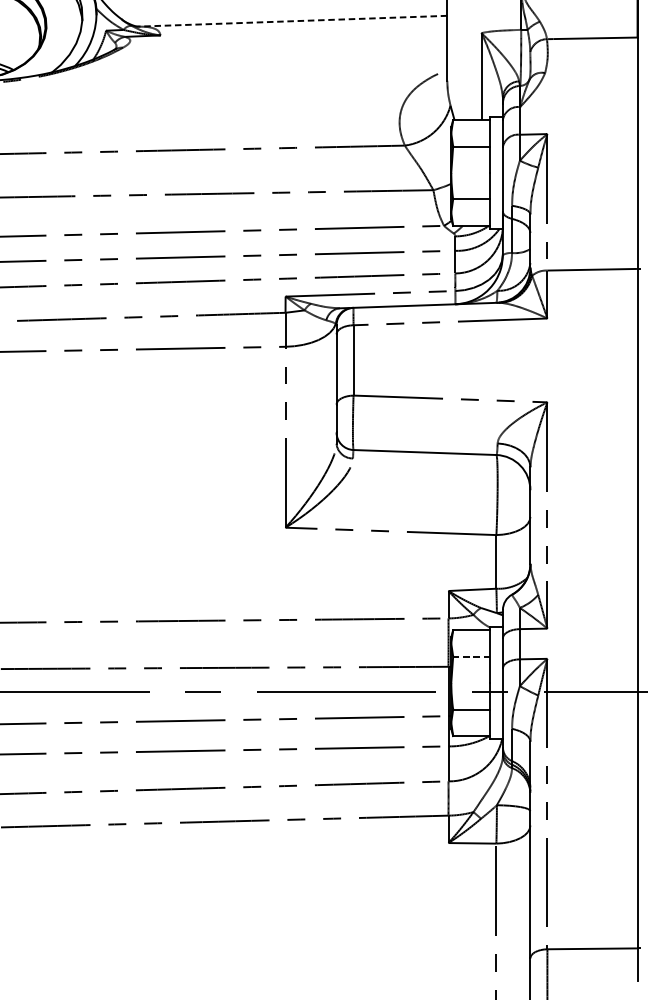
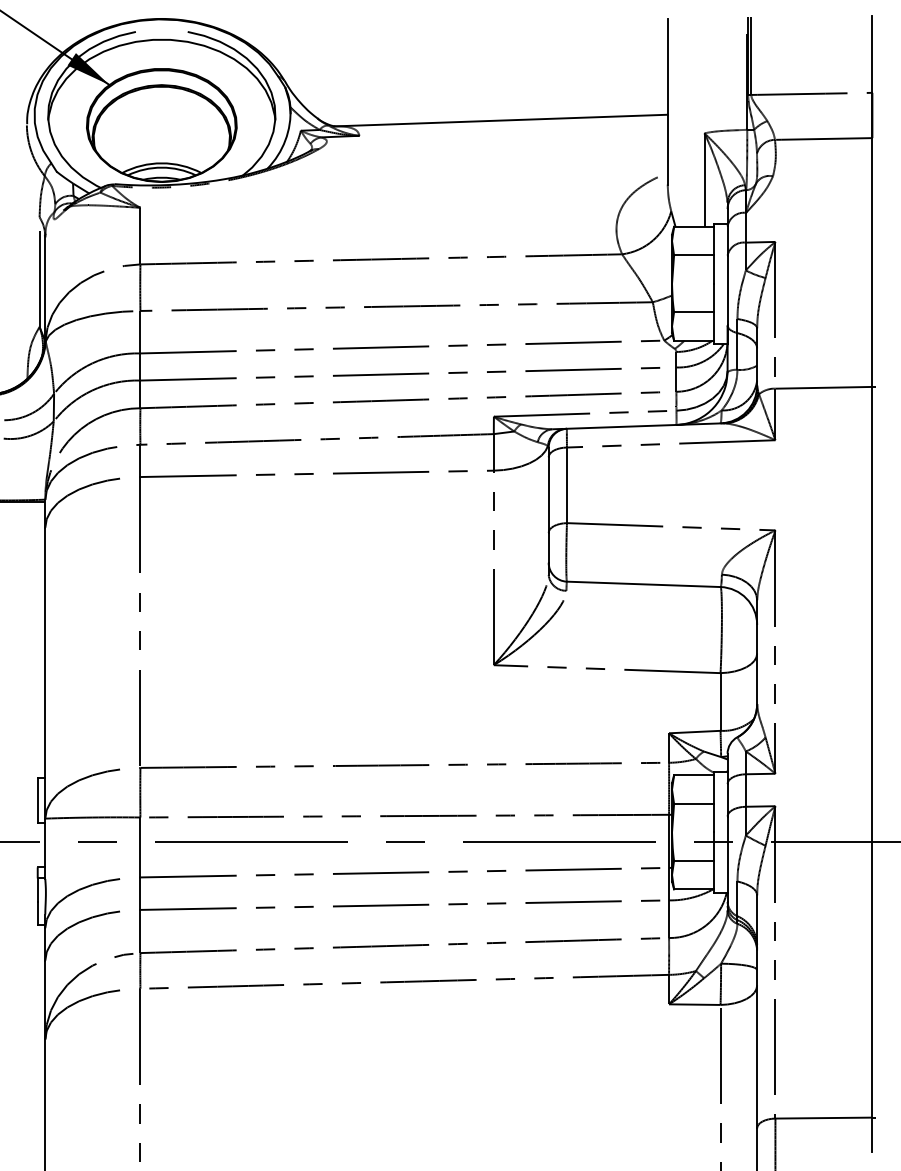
line: (291, 21) -> (500, 120), dashed -> solid
line: (471, 656) -> (693, 803), dashed -> solid

